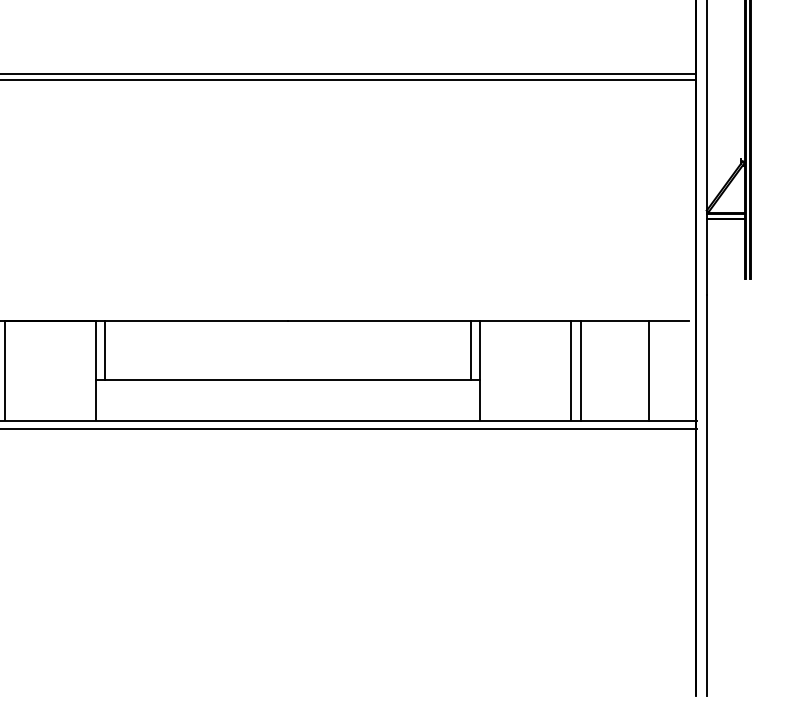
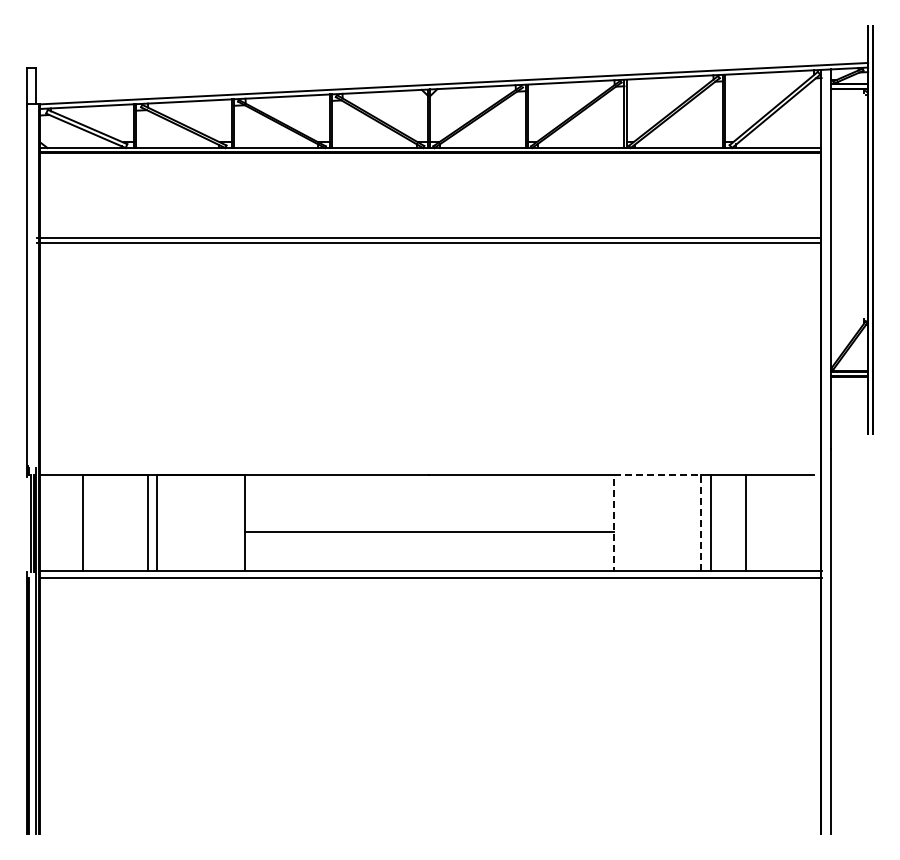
line: (525, 320) -> (657, 474), solid -> dashed
line: (105, 350) -> (254, 502), removed
line: (470, 350) -> (604, 502), removed
line: (648, 370) -> (745, 522), moved

